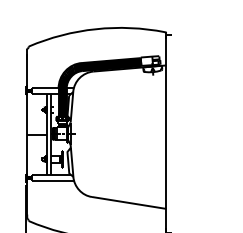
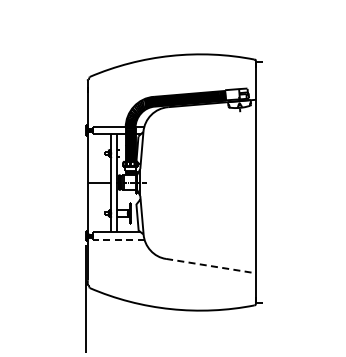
line: (52, 180) -> (118, 239), solid -> dashed
line: (129, 203) -> (211, 266), solid -> dashed

